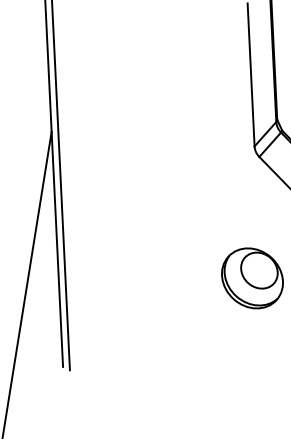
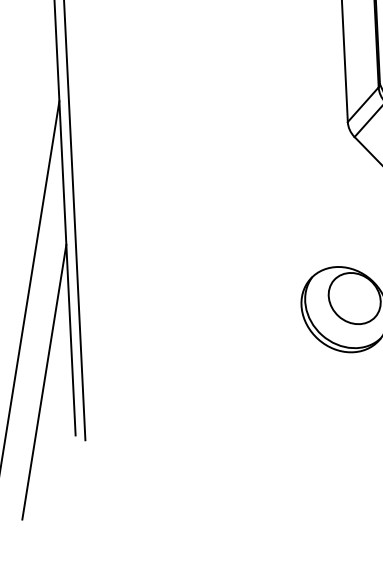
line: (40, 329) -> (43, 382), added

